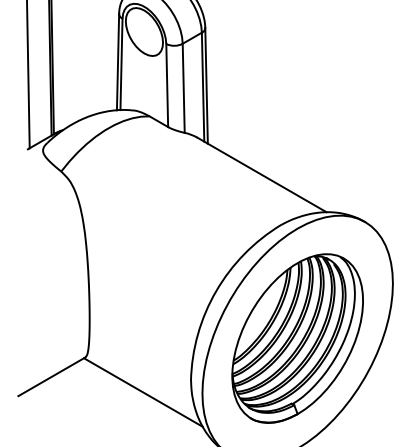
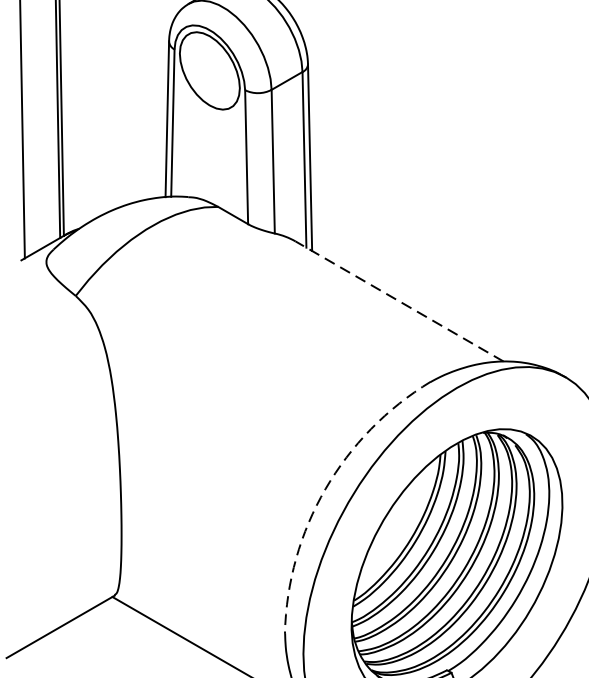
line: (261, 174) -> (398, 300), solid -> dashed
arc: (216, 291) -> (326, 489), solid -> dashed

